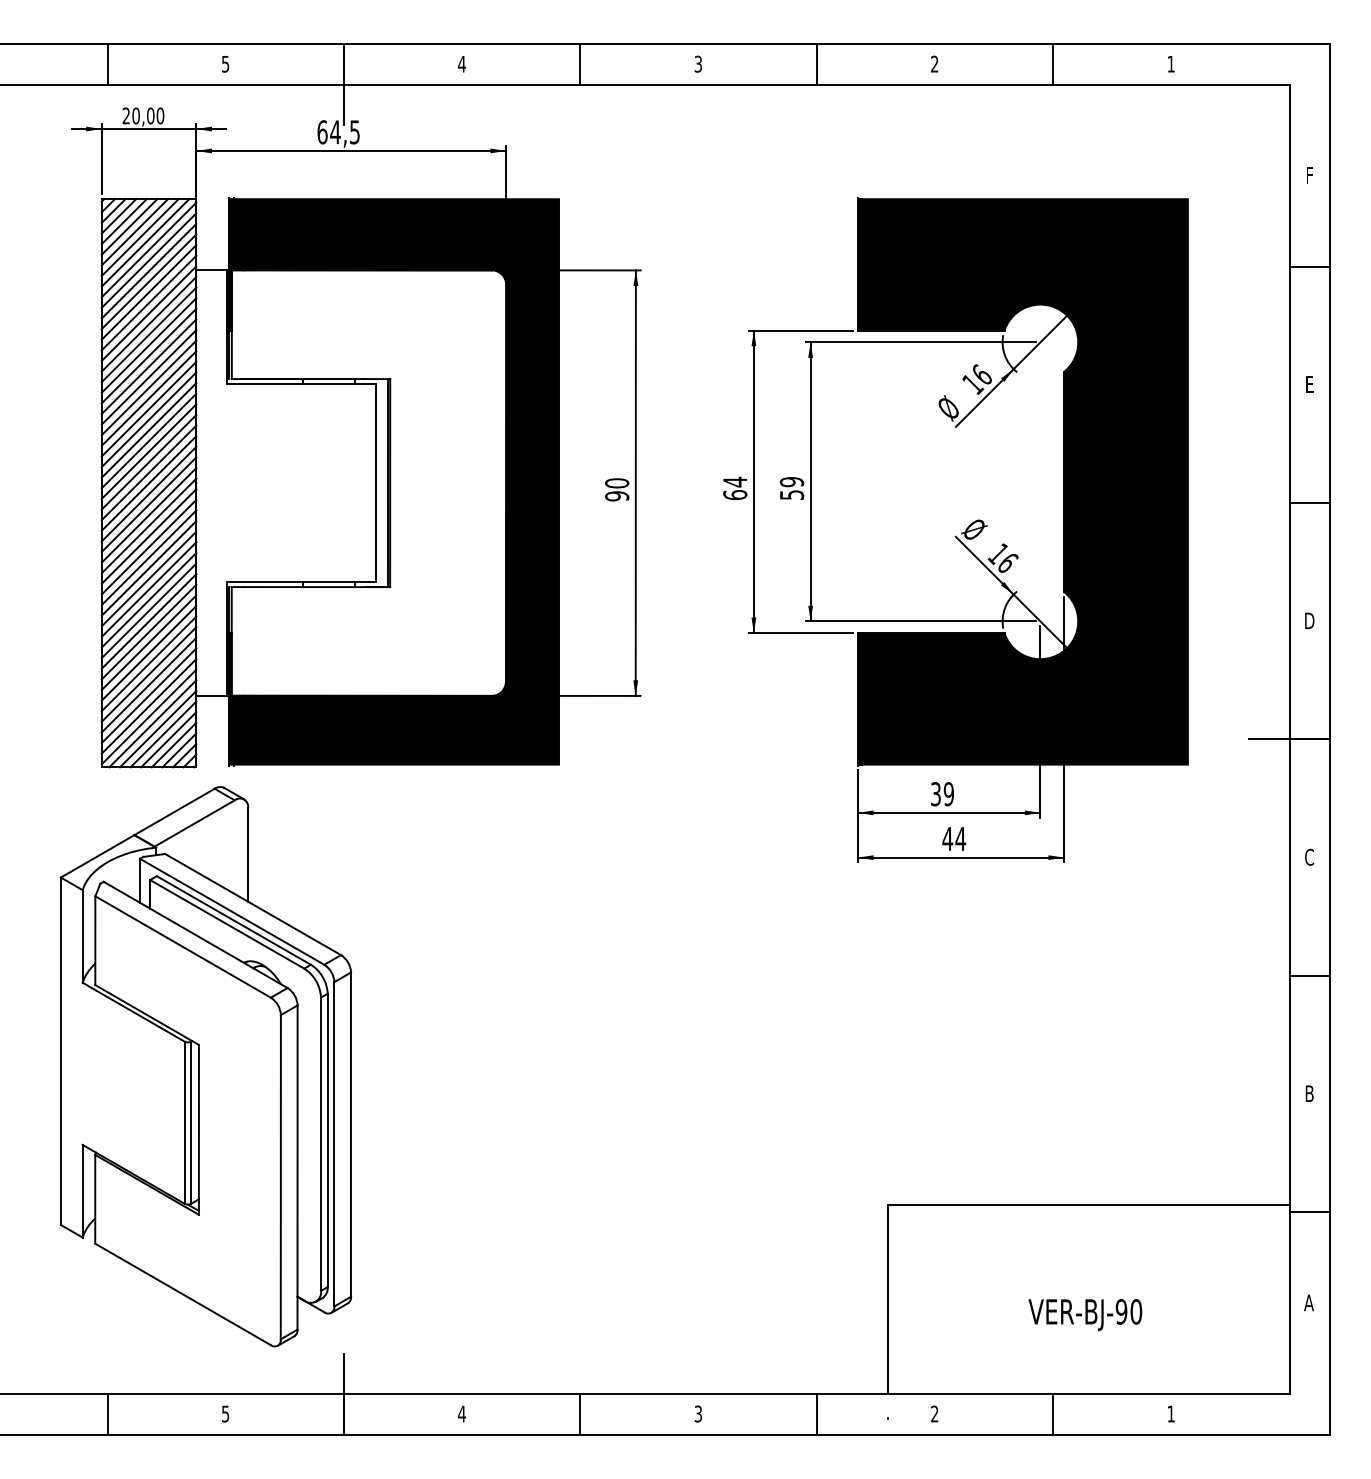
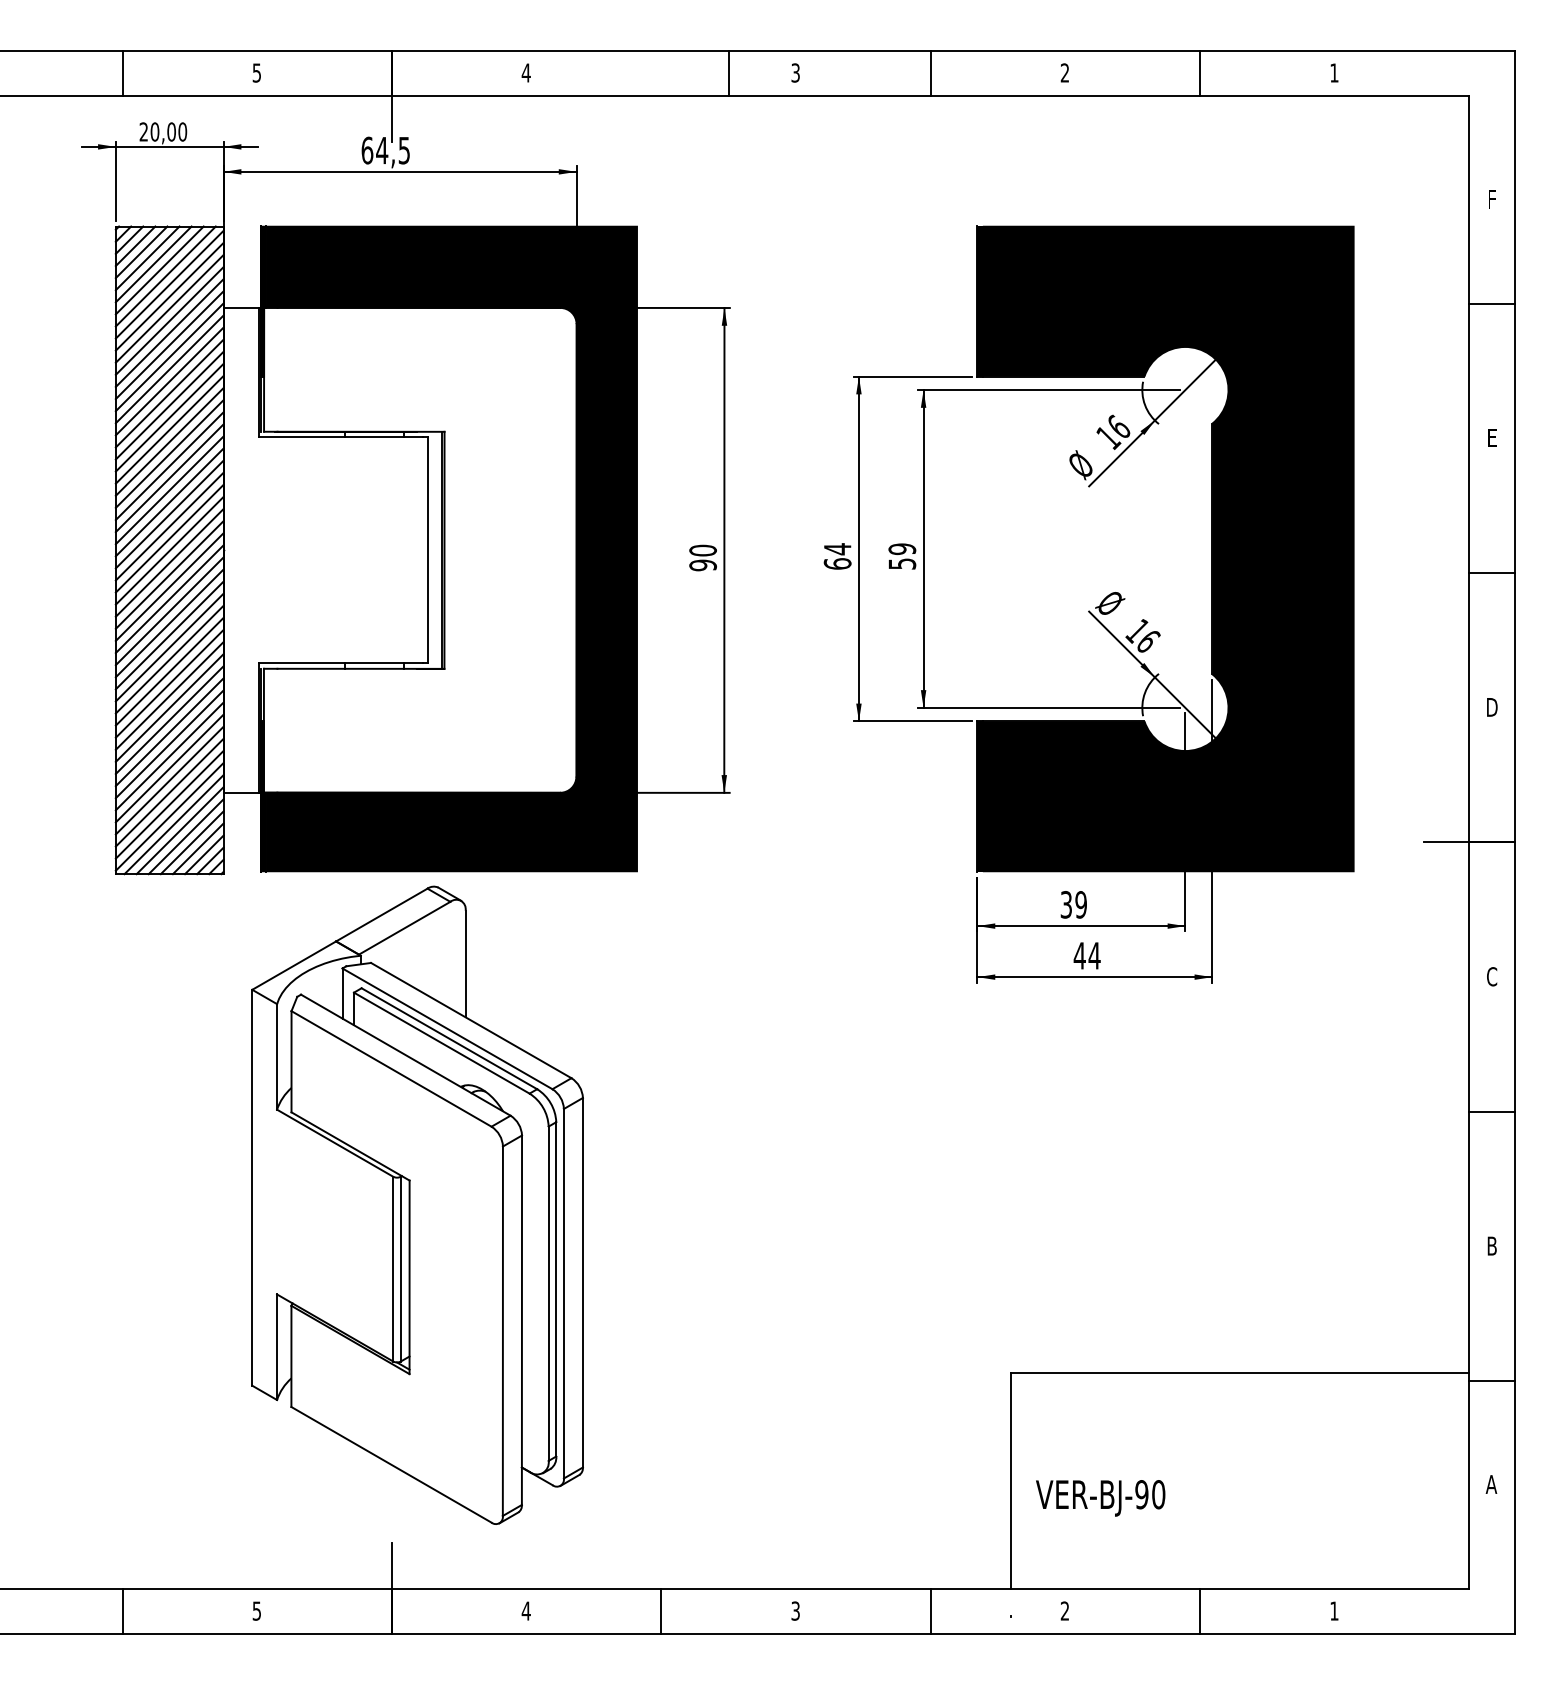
line: (580, 64) -> (729, 73), moved
part: (205, 1065) -> (417, 1204), moved
text: (1085, 1315) -> (1100, 1498), moved

